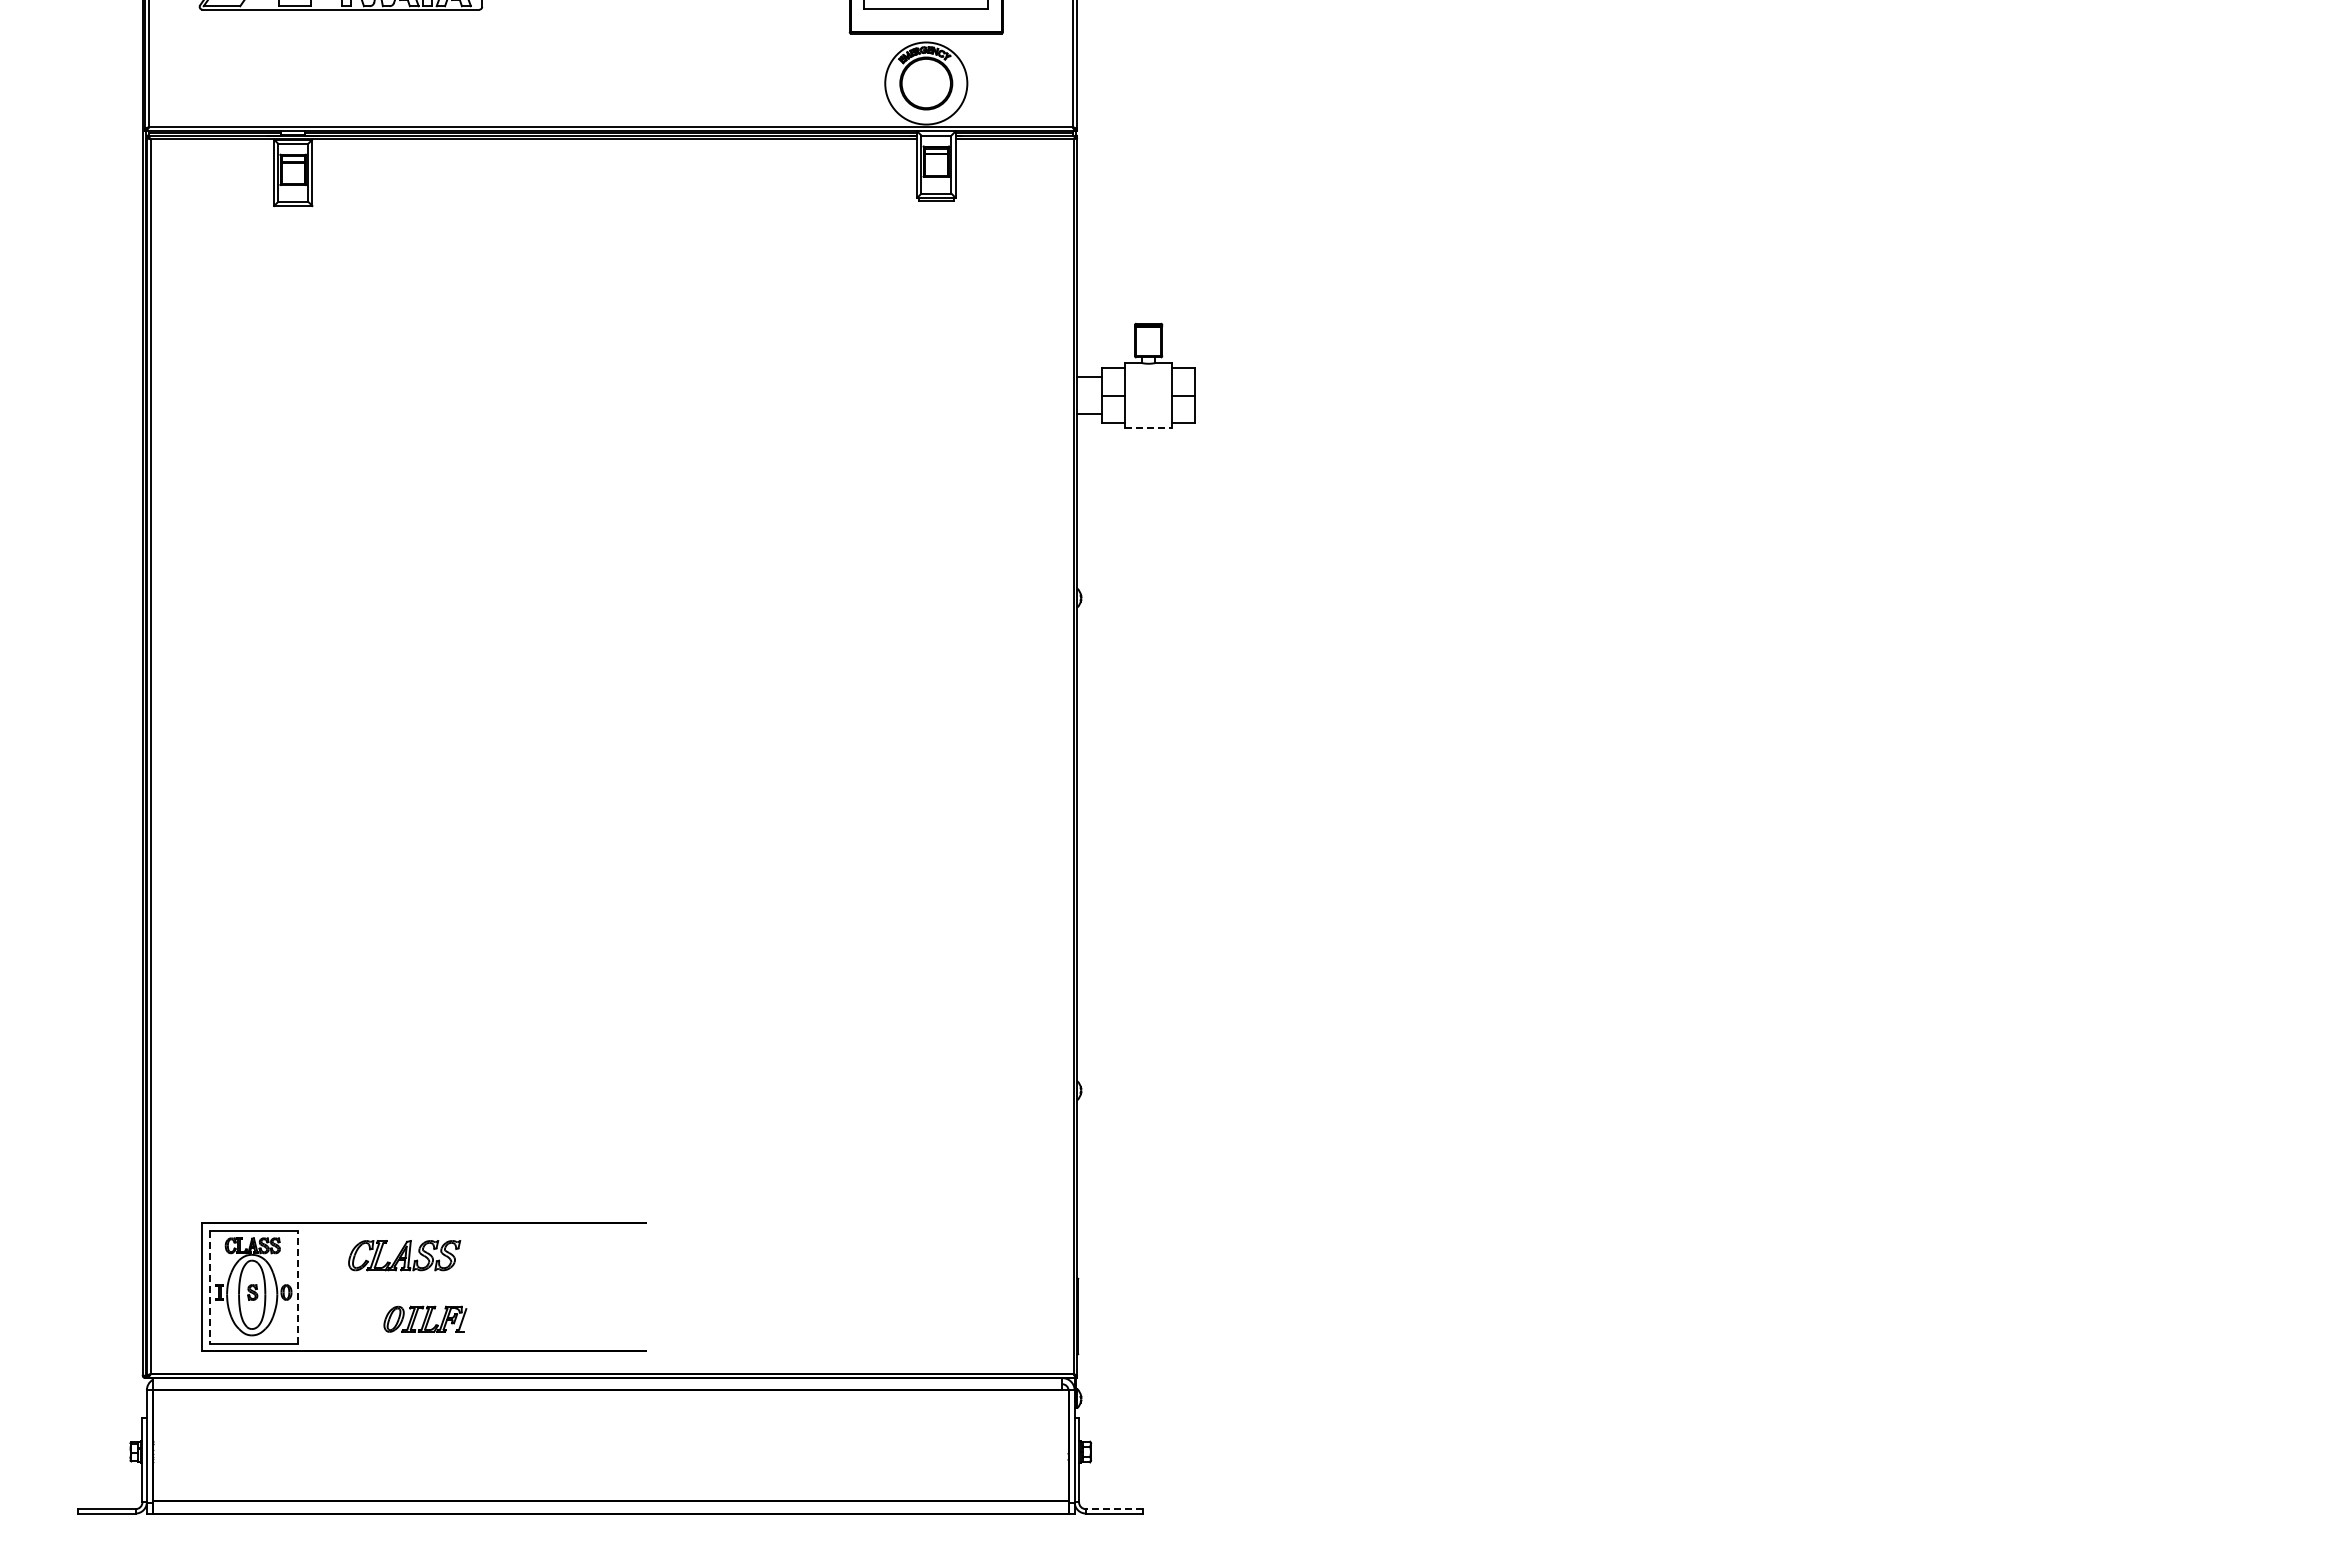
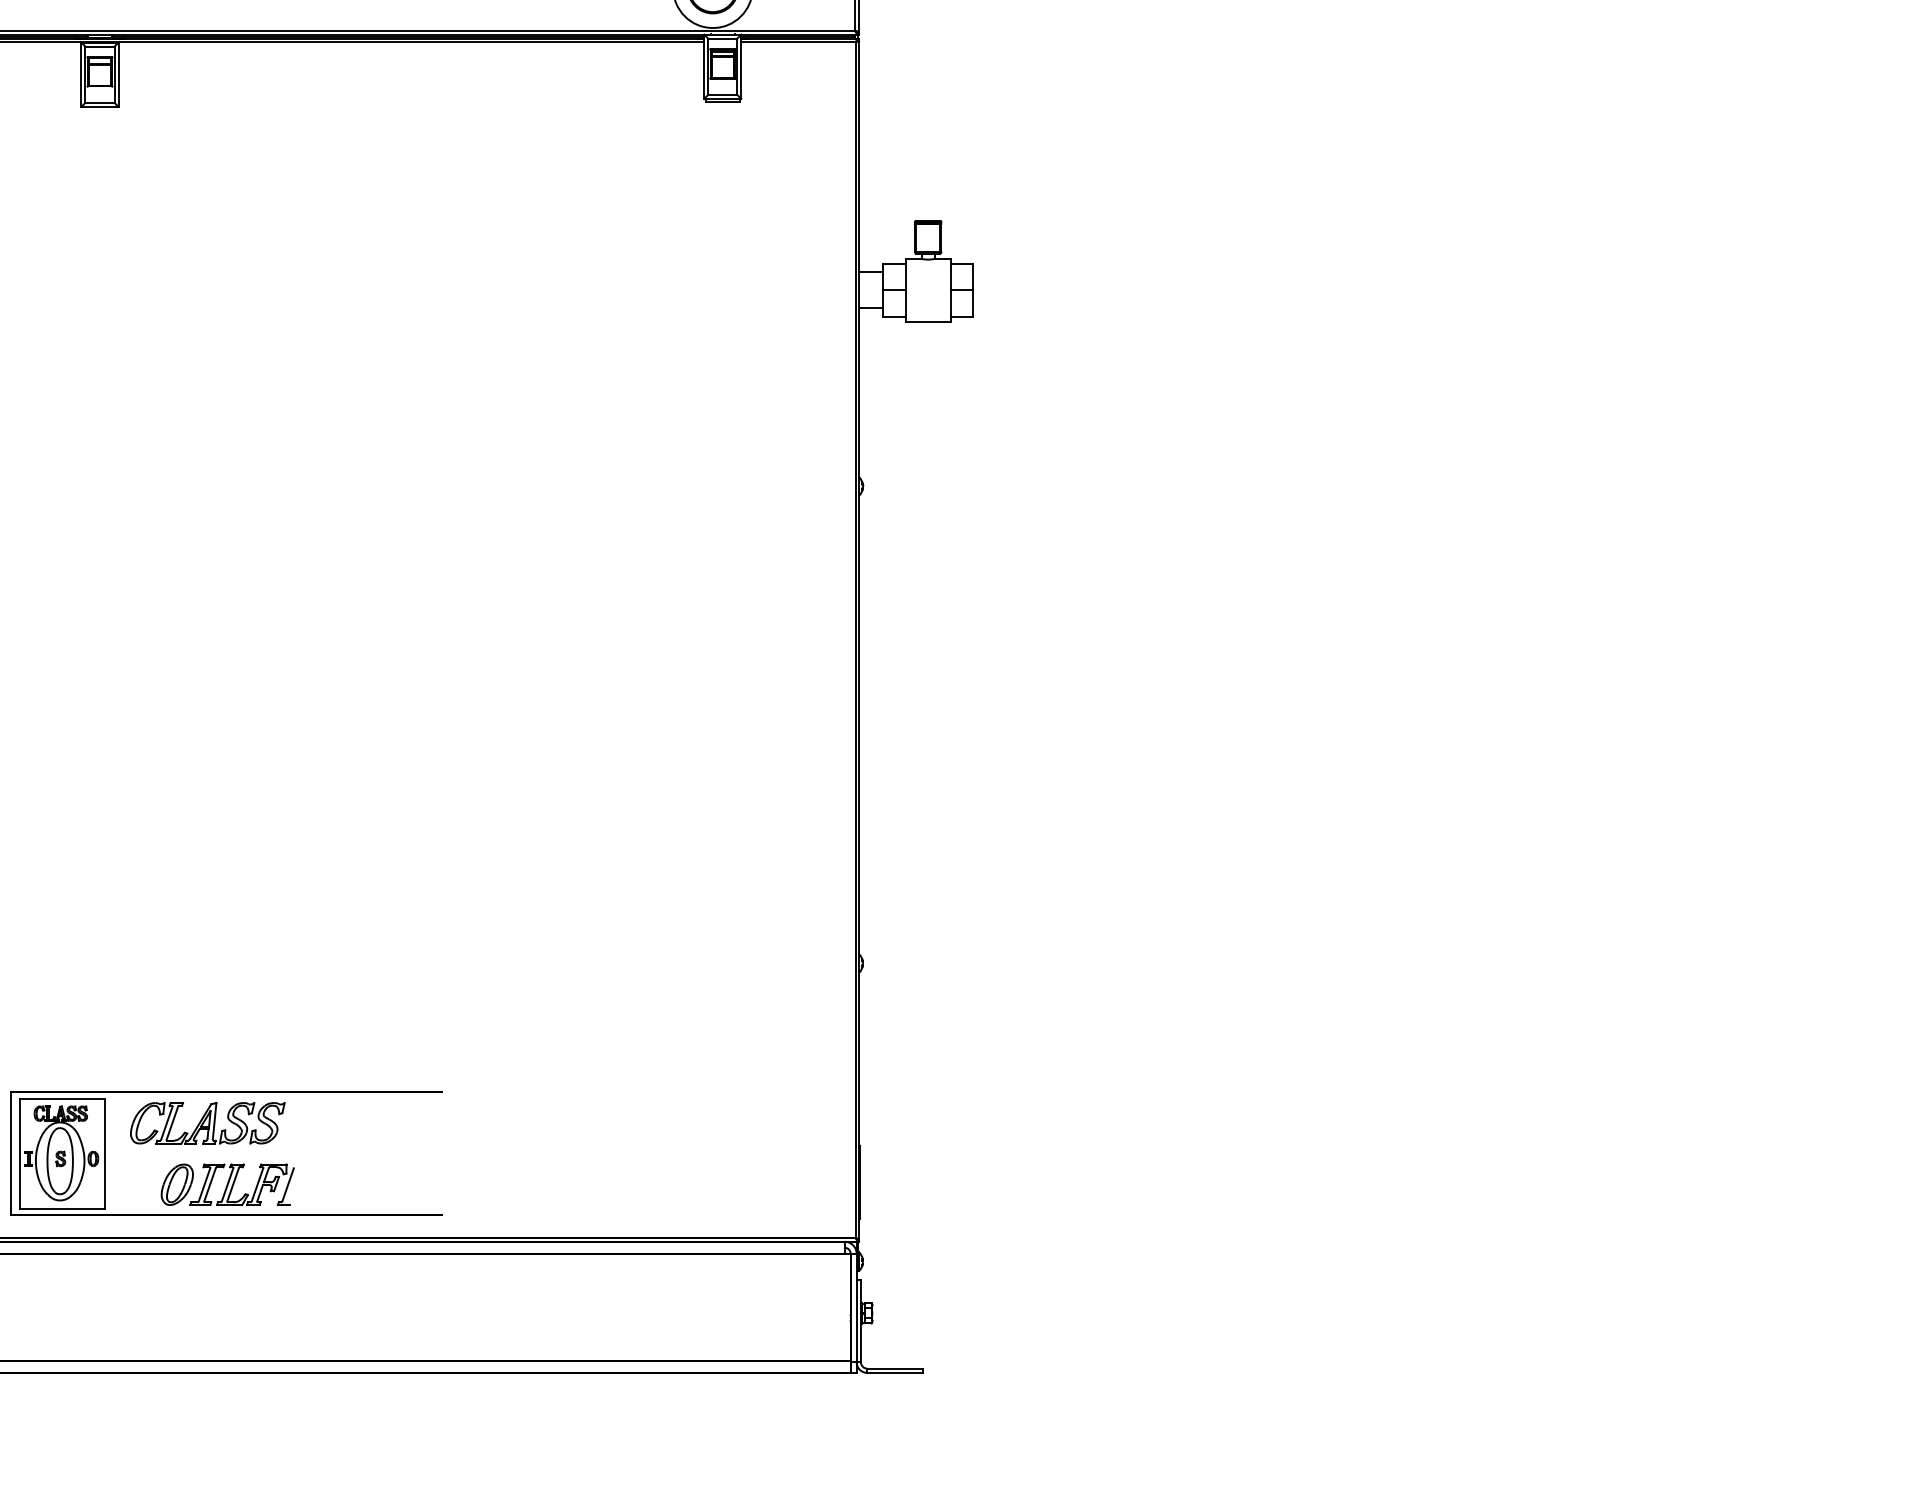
line: (1149, 428) -> (929, 322), dashed -> solid
part: (404, 1255) -> (207, 1123), size x1.43
line: (210, 1287) -> (19, 1154), dashed -> solid
line: (298, 1287) -> (105, 1154), dashed -> solid
part: (425, 1319) -> (228, 1185), size x1.67
line: (1114, 1509) -> (895, 1369), dashed -> solid

